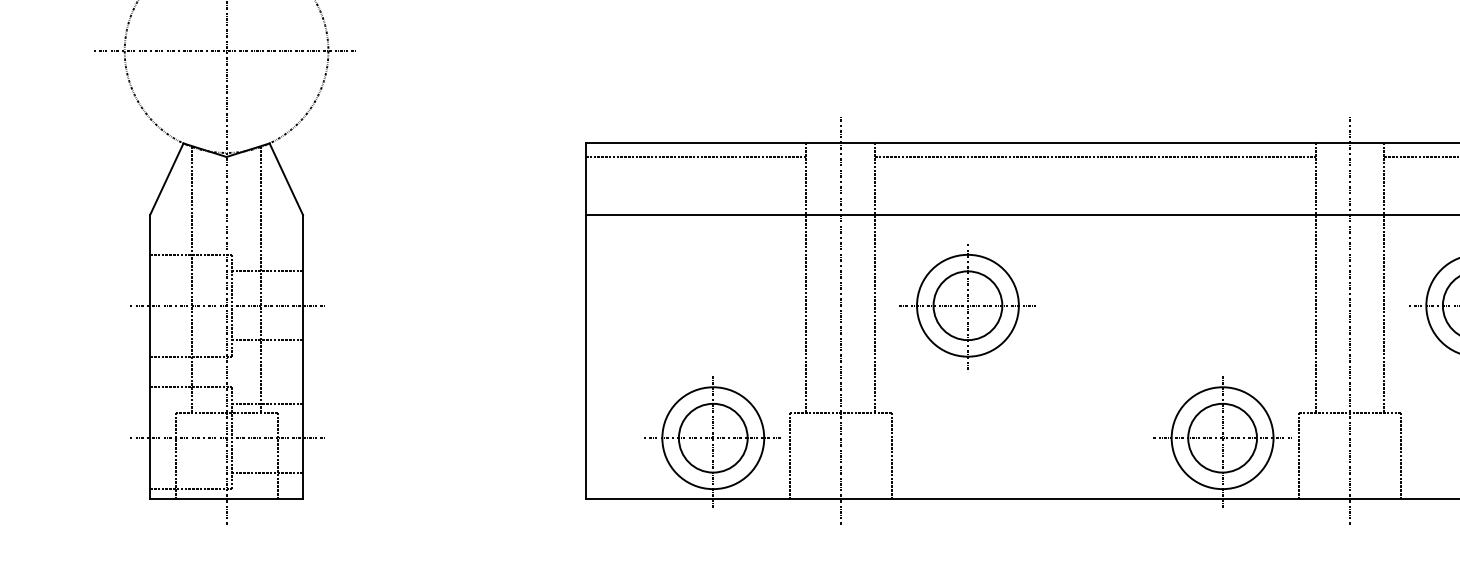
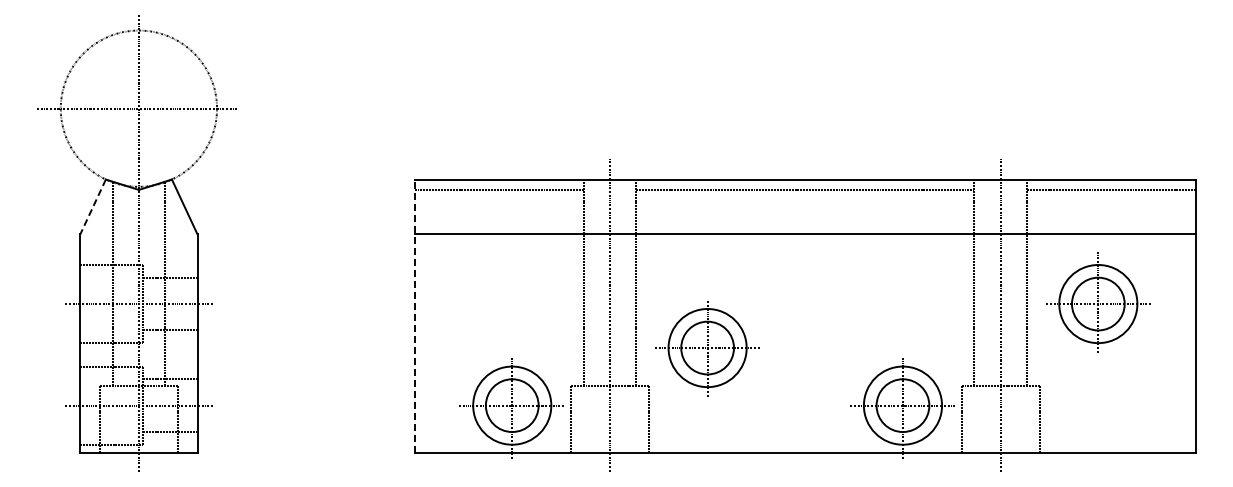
line: (166, 179) -> (92, 207), solid -> dashed
part: (967, 306) -> (707, 348), moved
line: (585, 321) -> (414, 316), solid -> dashed

